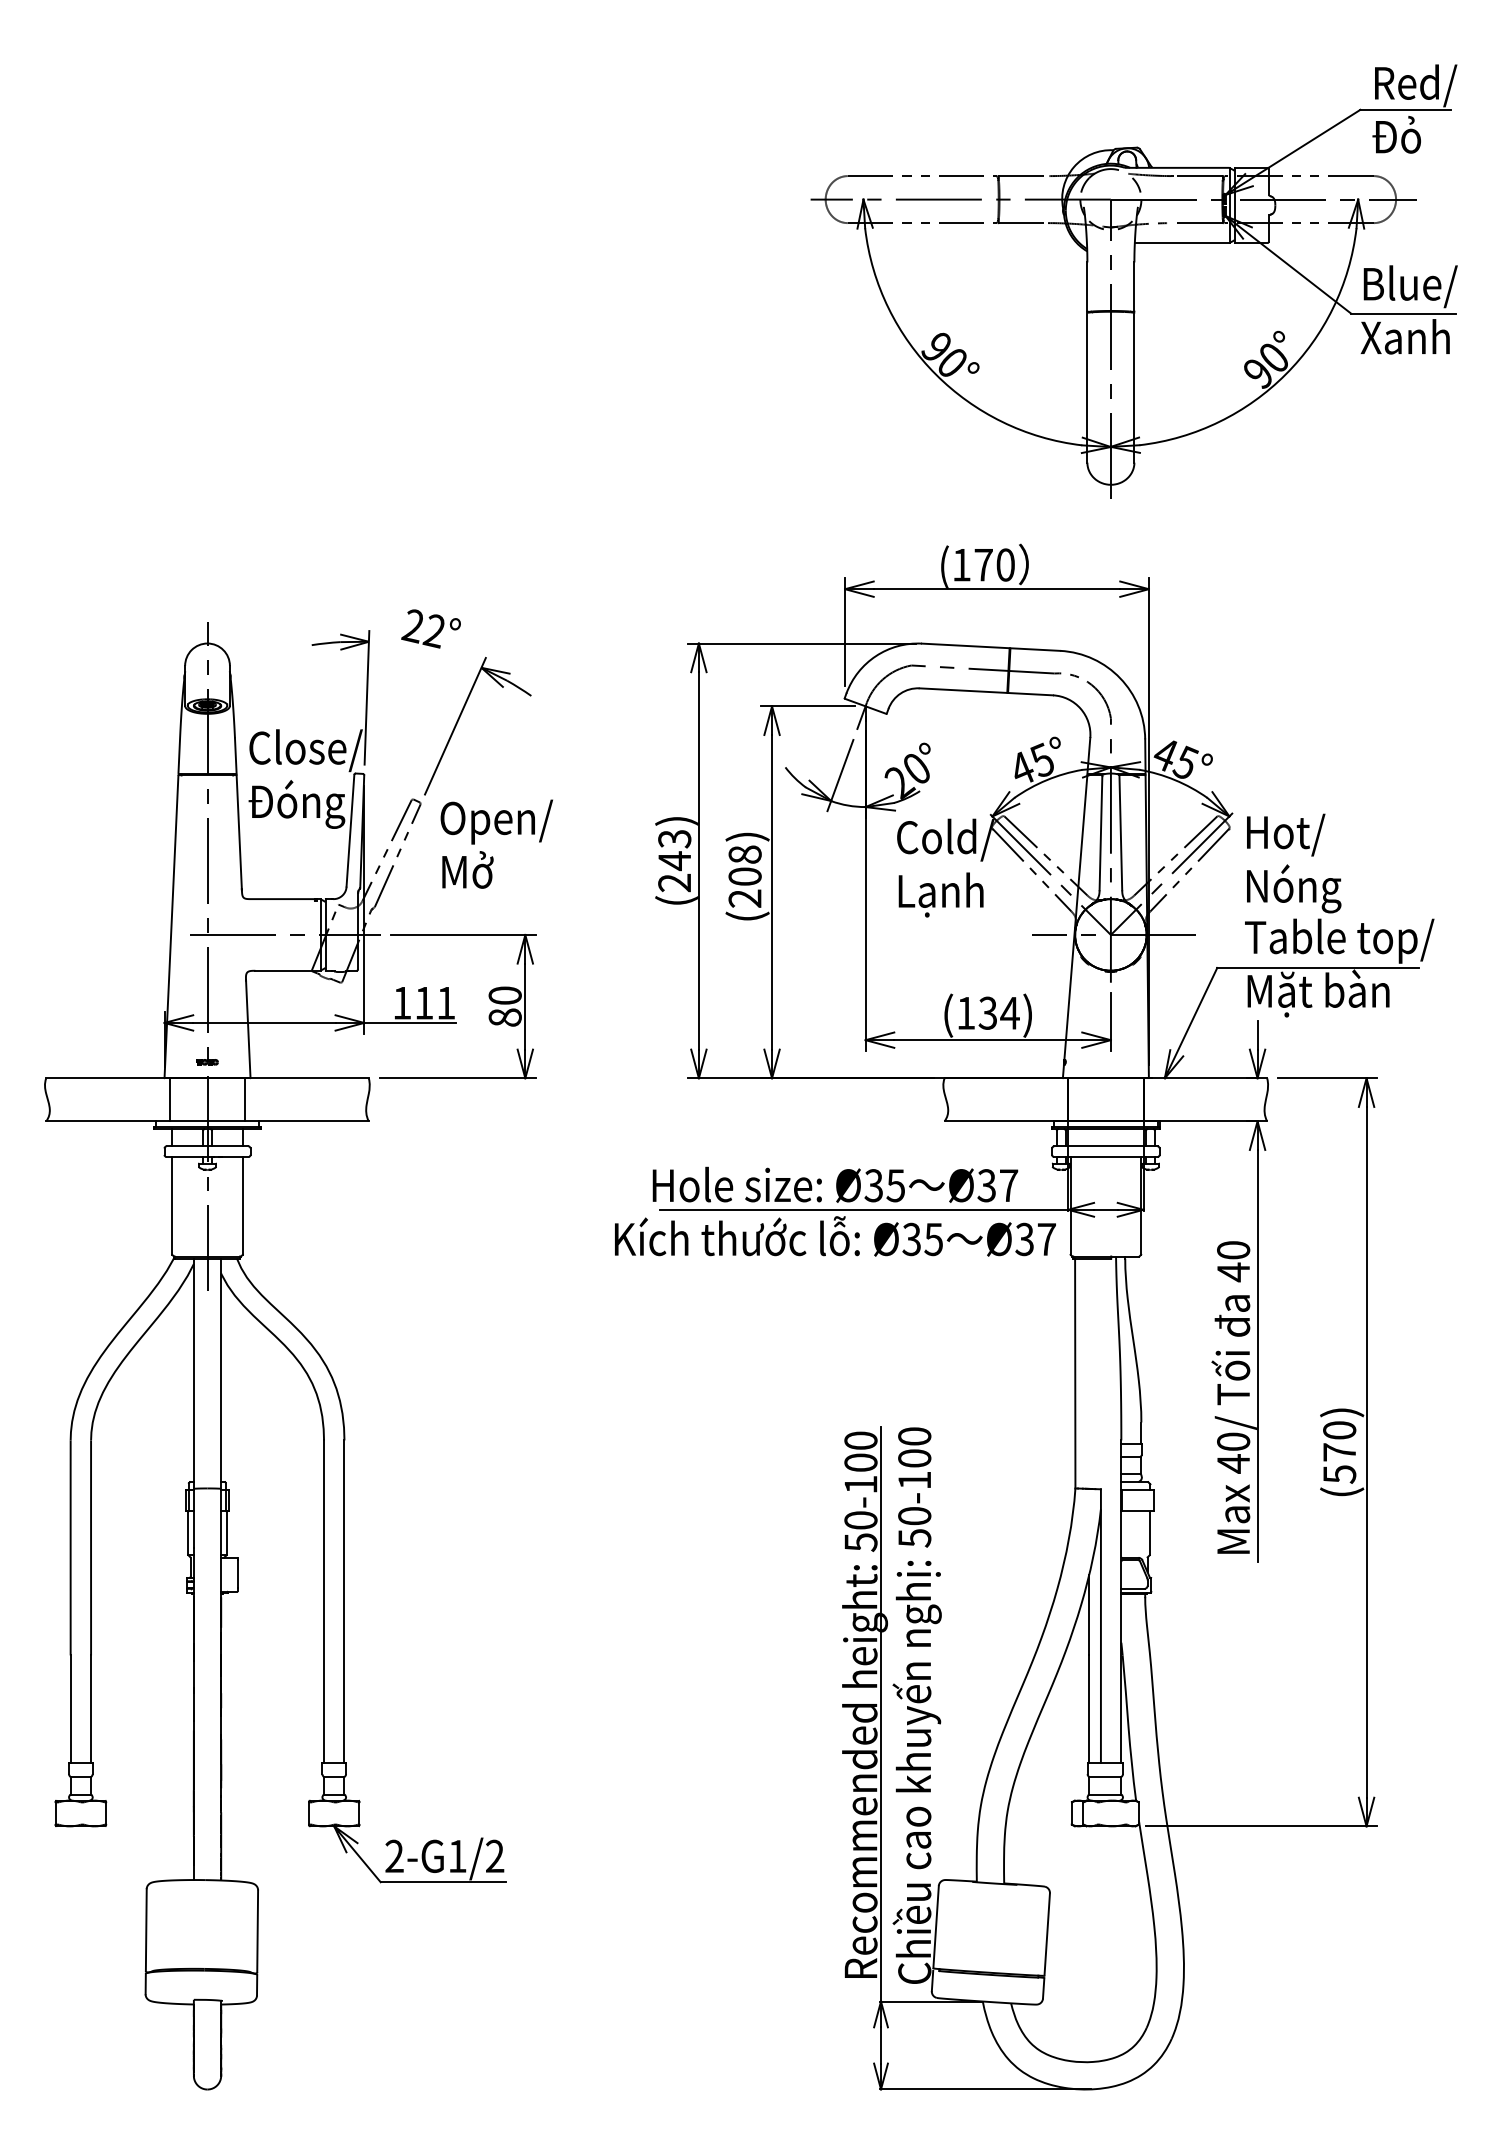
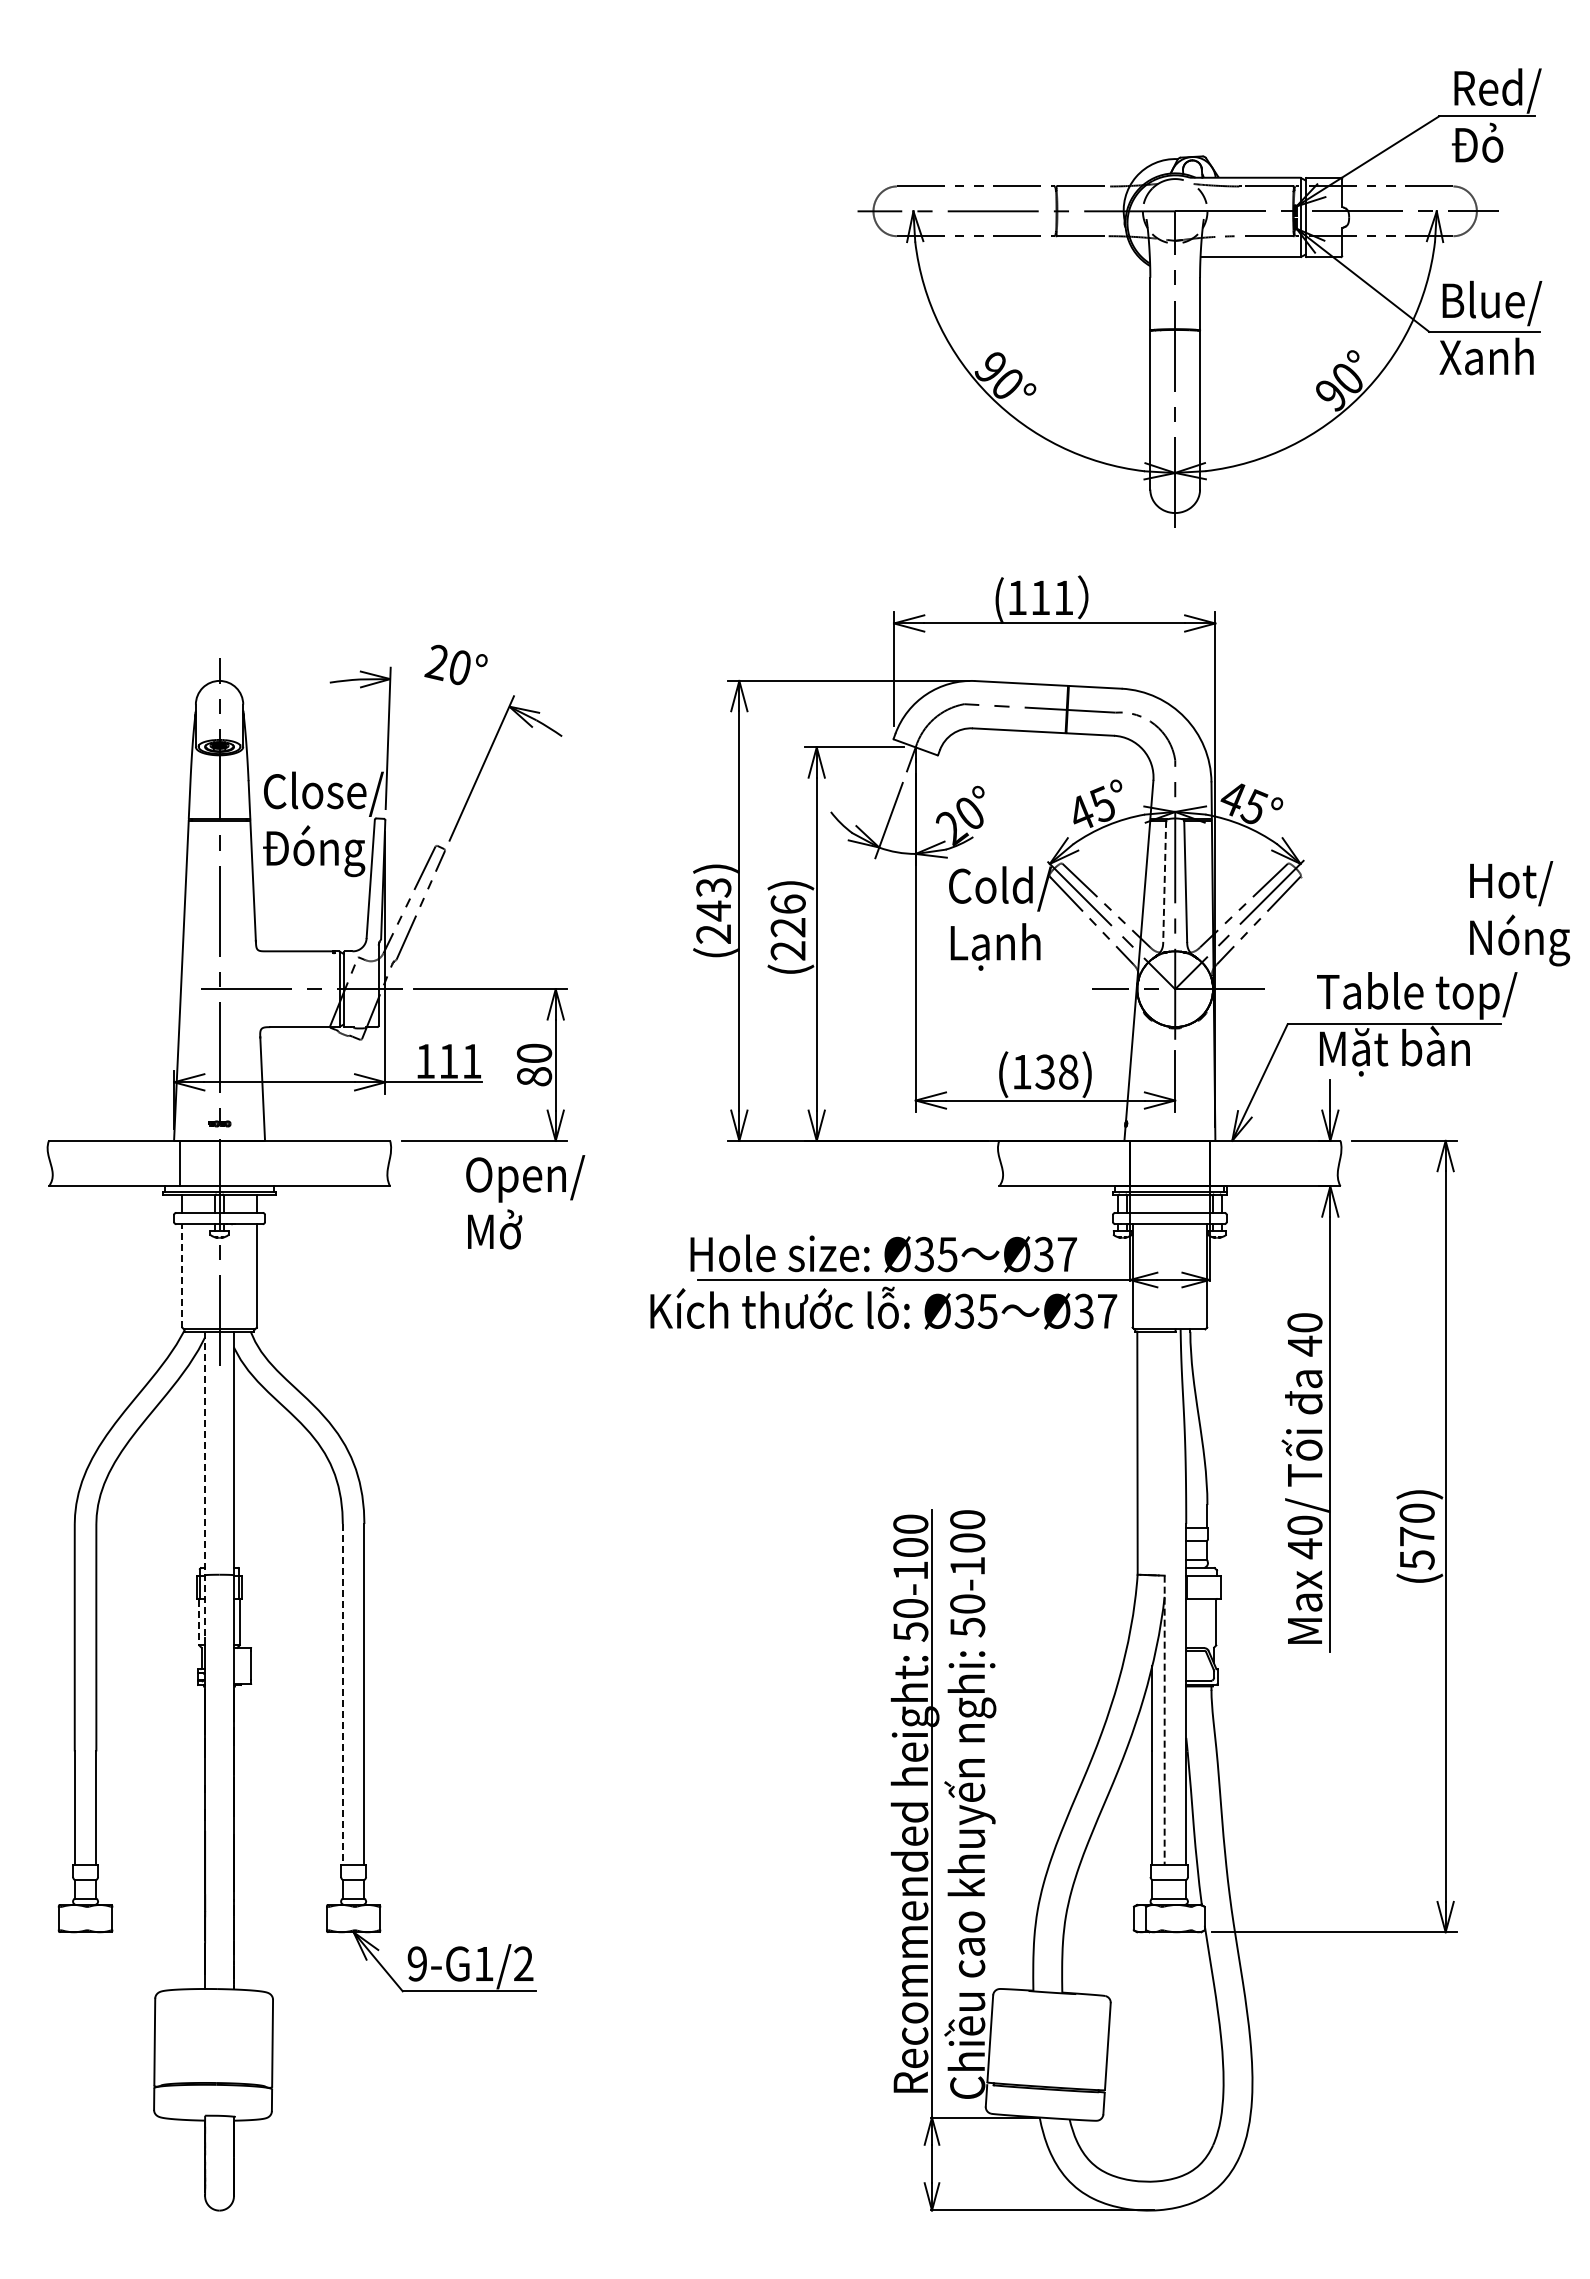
text: (994, 564) -> (1052, 597), (170 -> (111
text: (433, 631) -> (458, 668), 22° -> 20°
line: (1100, 833) -> (1164, 881), solid -> dashed
text: (496, 844) -> (525, 1202), moved
text: (1294, 863) -> (1520, 913), moved
text: (744, 865) -> (787, 915), 208 -> 226
text: (1010, 1012) -> (1068, 1071), 134 -> 138
line: (245, 1099) -> (259, 1163), removed
line: (172, 1205) -> (182, 1275), solid -> dashed
line: (194, 1404) -> (205, 1485), solid -> dashed
line: (188, 1533) -> (199, 1622), solid -> dashed
line: (323, 1601) -> (342, 1694), solid -> dashed
line: (1100, 1626) -> (1164, 1720), solid -> dashed
text: (394, 1856) -> (417, 1964), 2-G1/2 -> 9-G1/2

